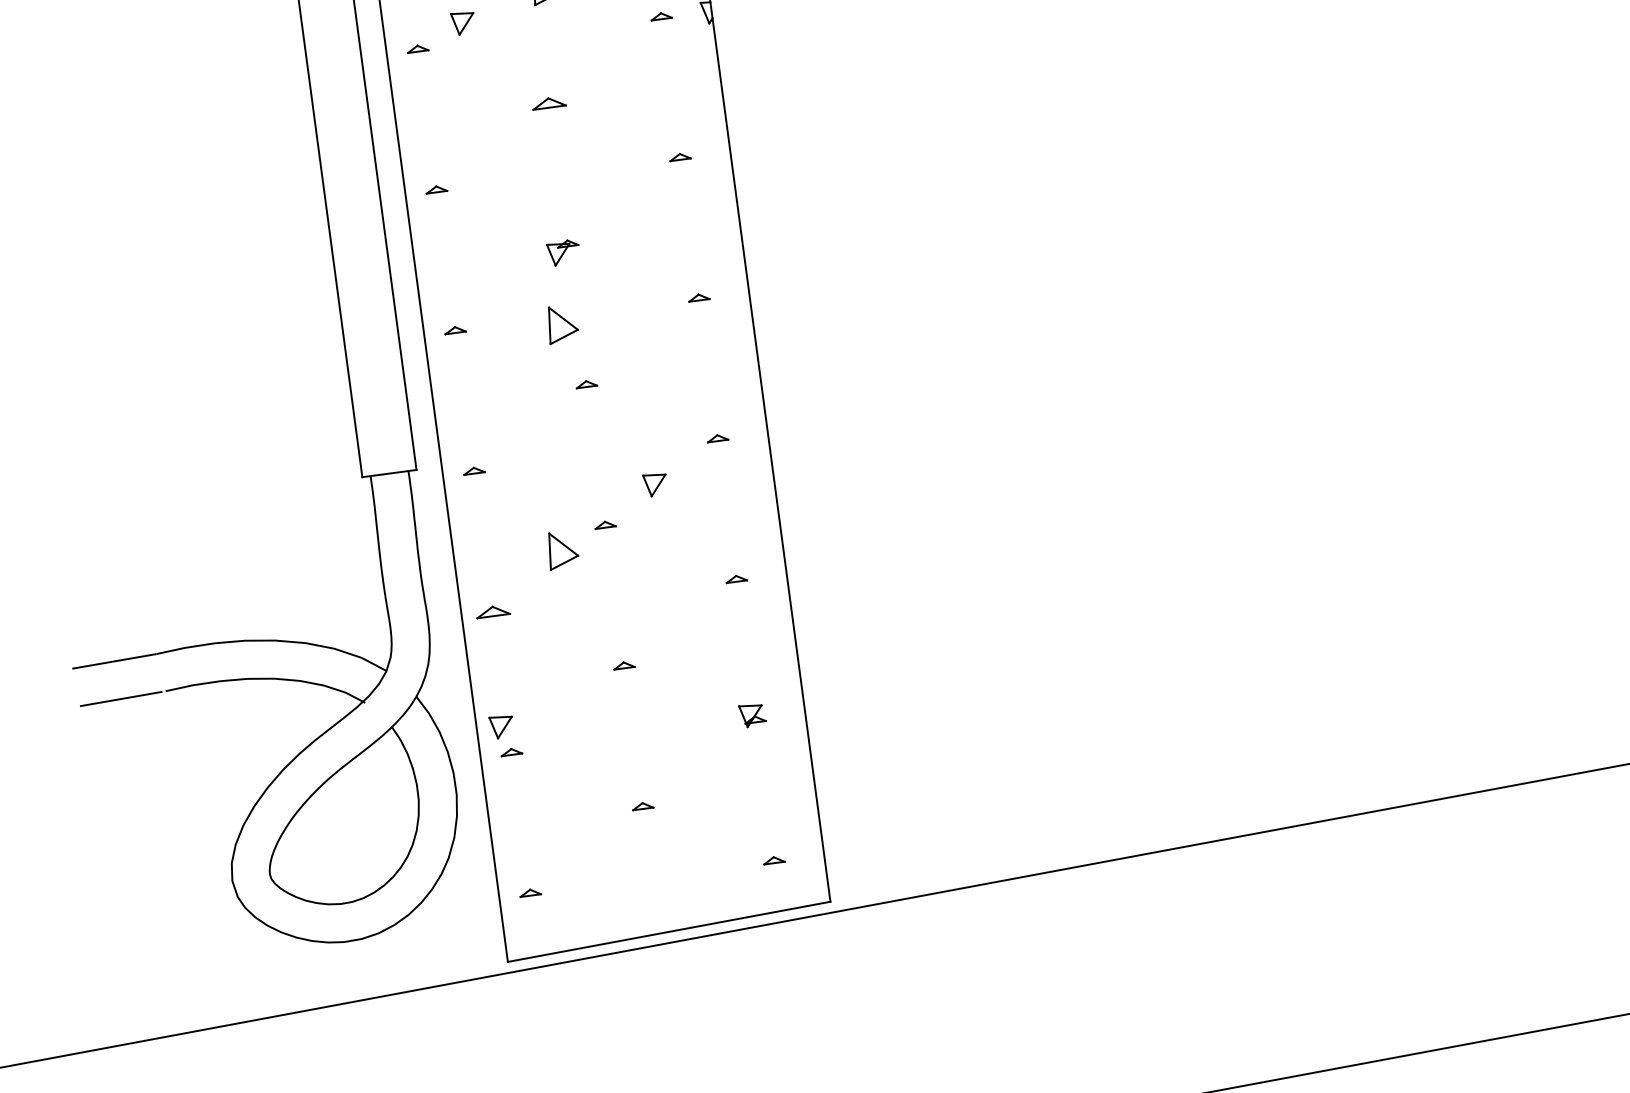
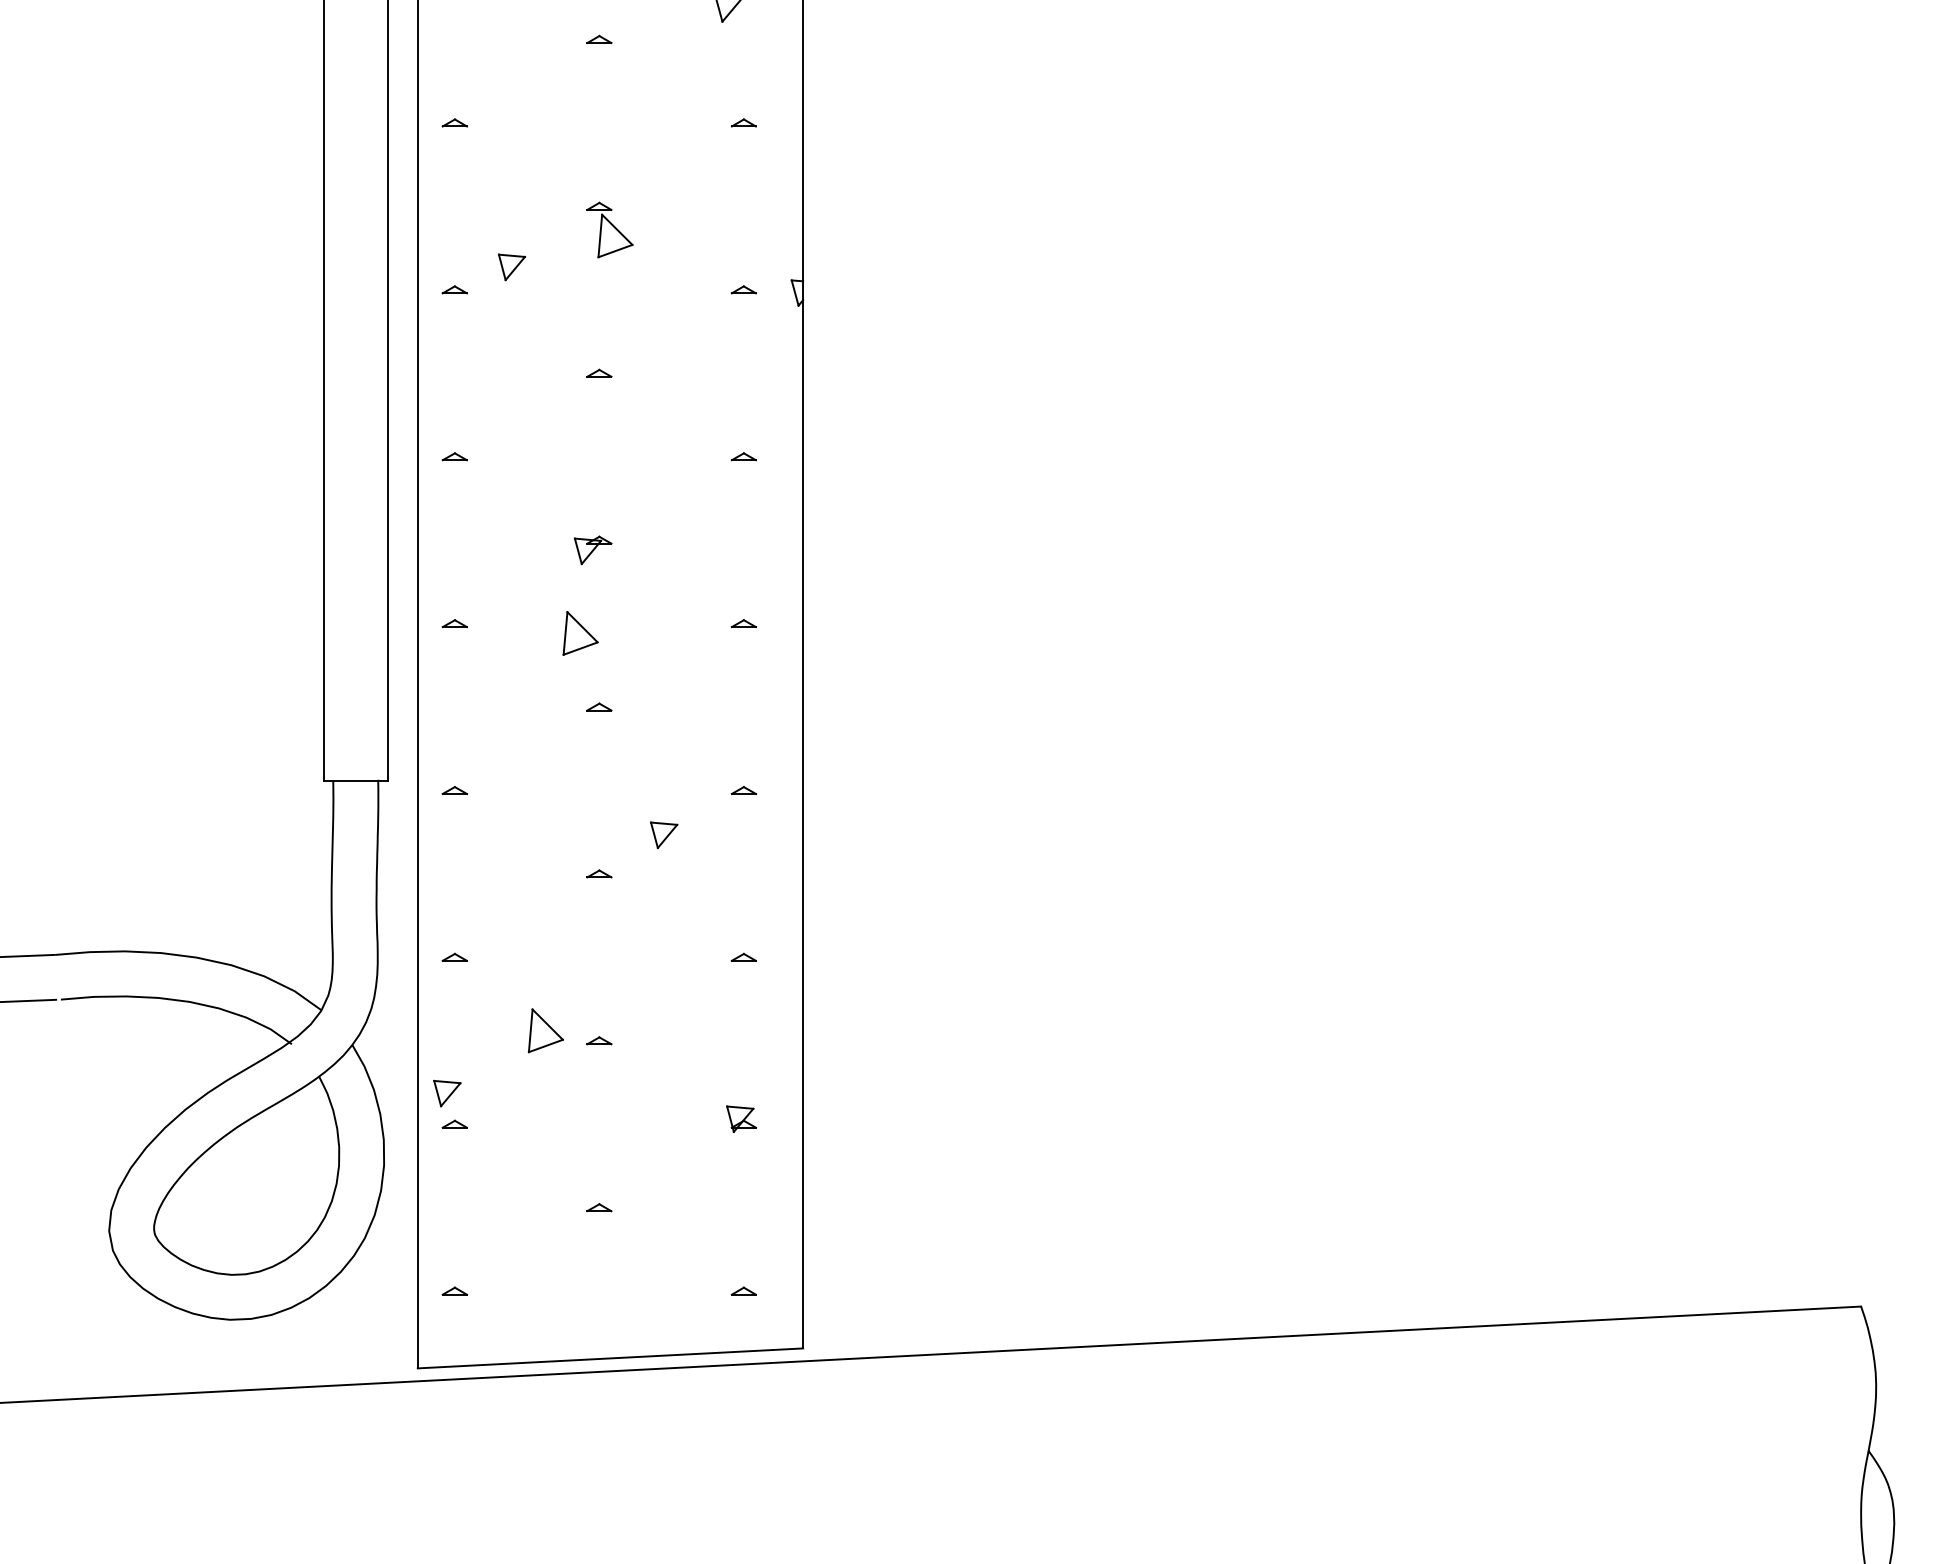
part: (549, 102) -> (599, 372), size x0.62
part: (562, 549) -> (545, 1030), moved
part: (492, 610) -> (454, 956), size x0.62

